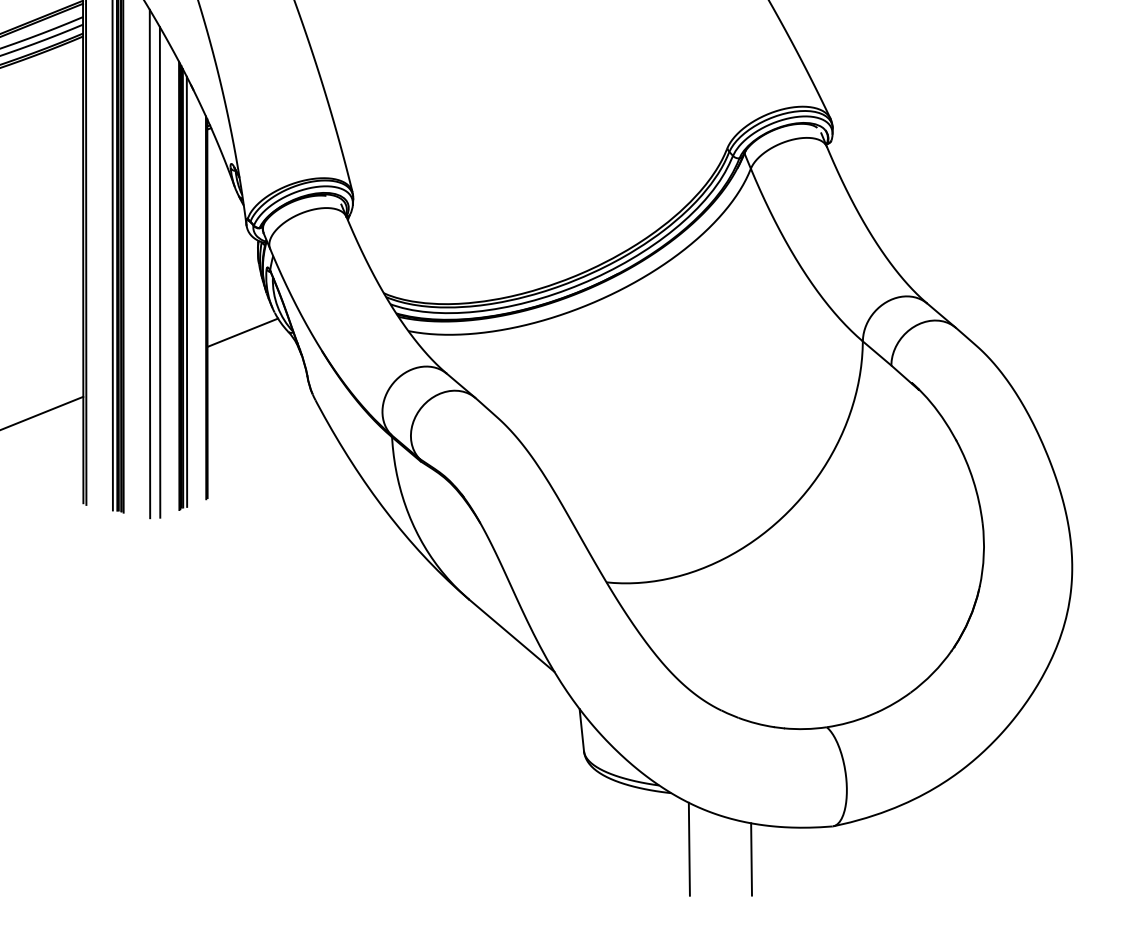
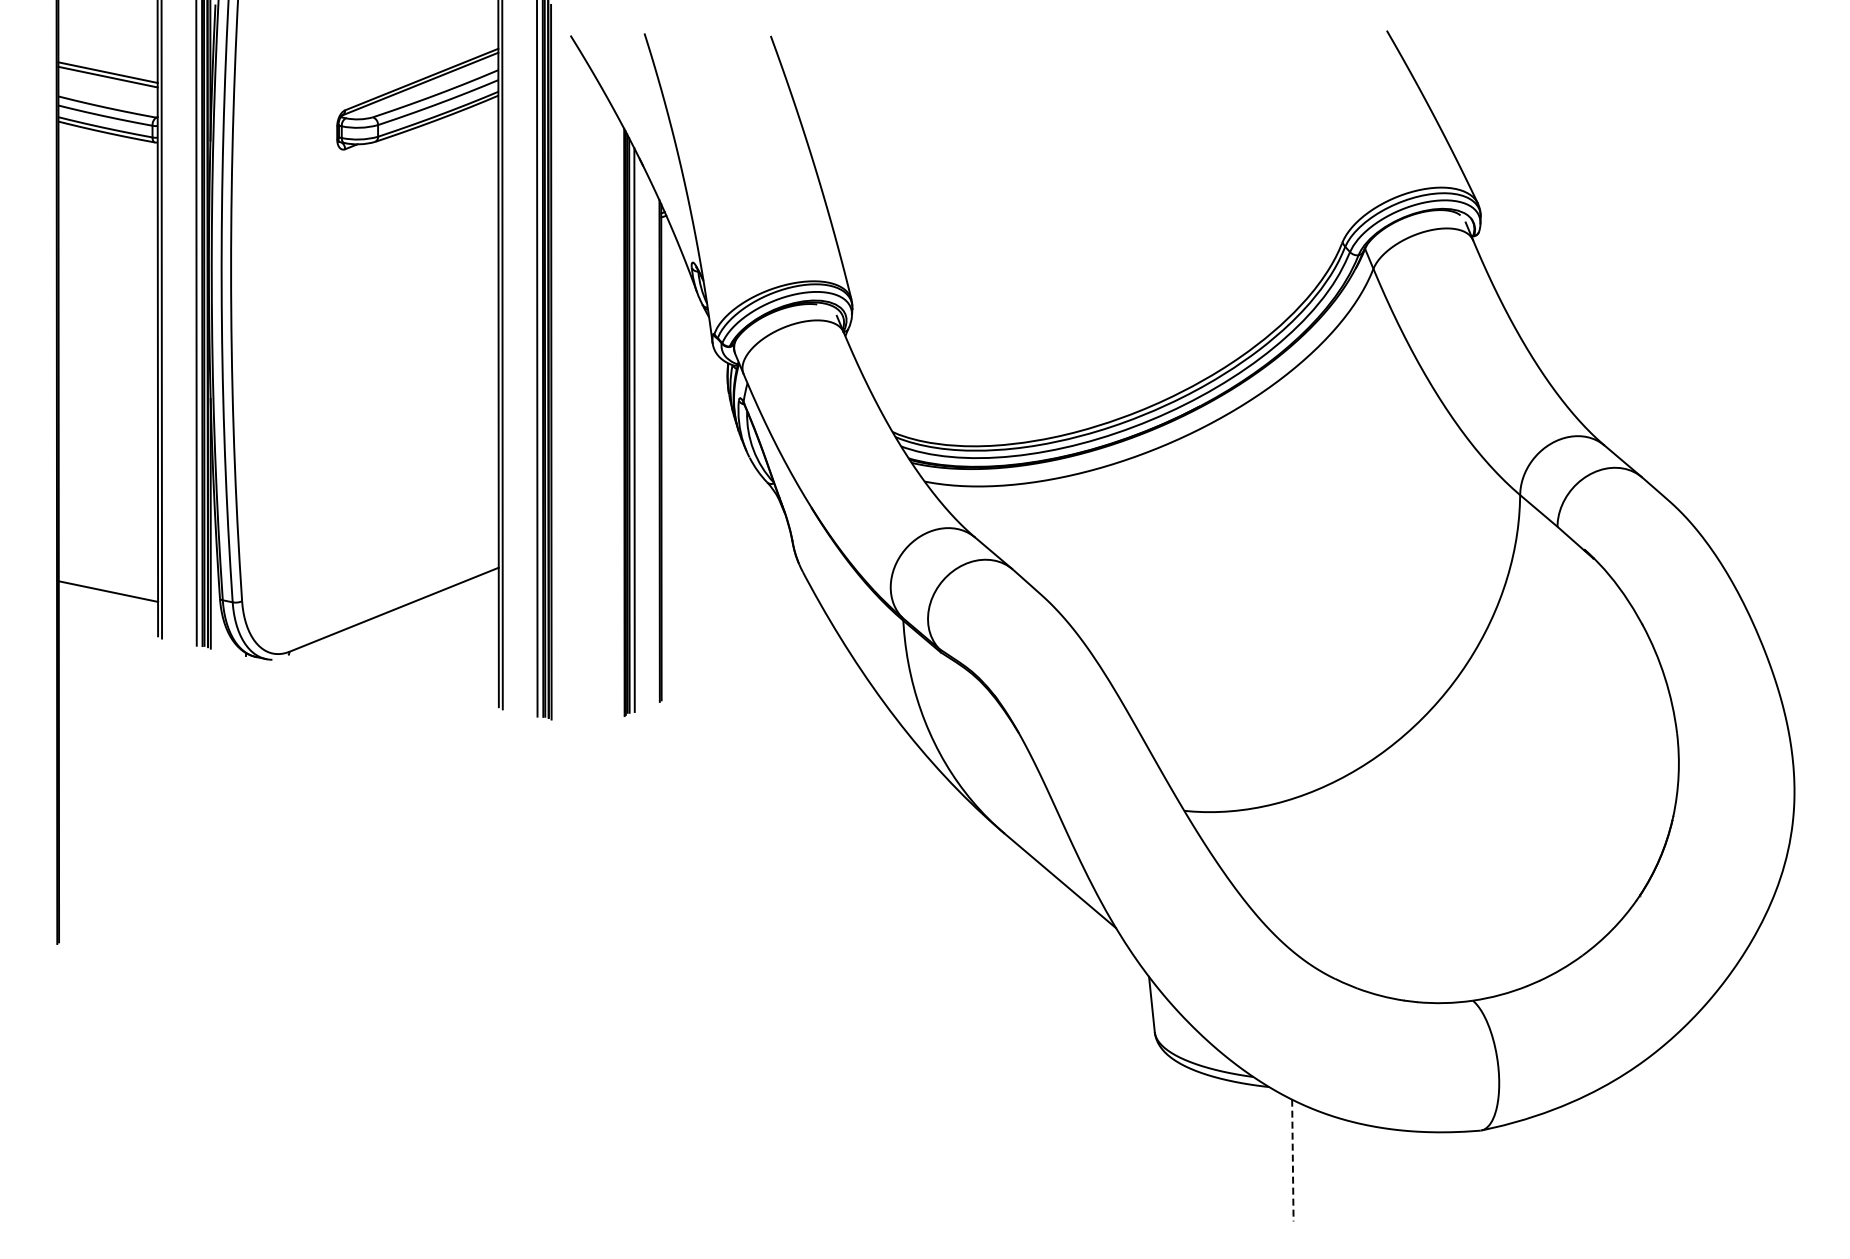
line: (149, 263) -> (585, 393), removed
line: (160, 272) -> (599, 404), removed
line: (242, 332) -> (707, 483), removed
line: (689, 849) -> (1292, 1160), solid -> dashed
line: (750, 859) -> (1373, 1173), removed

